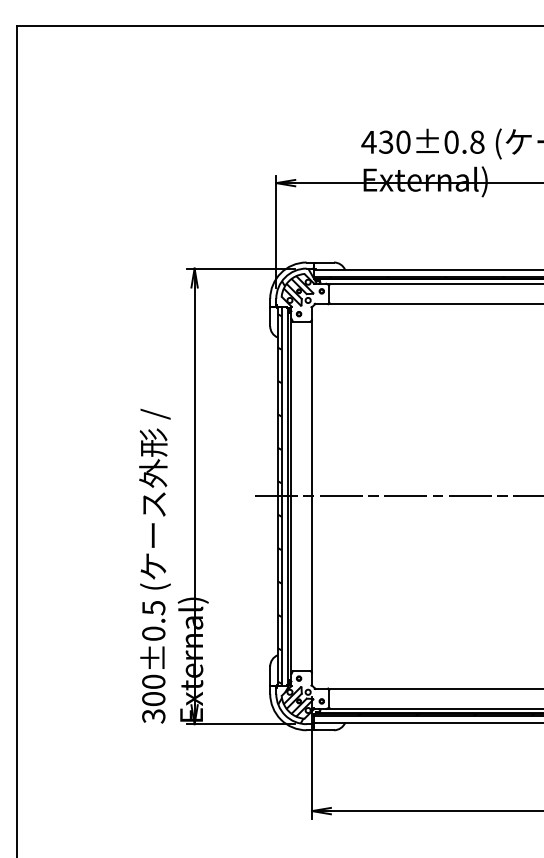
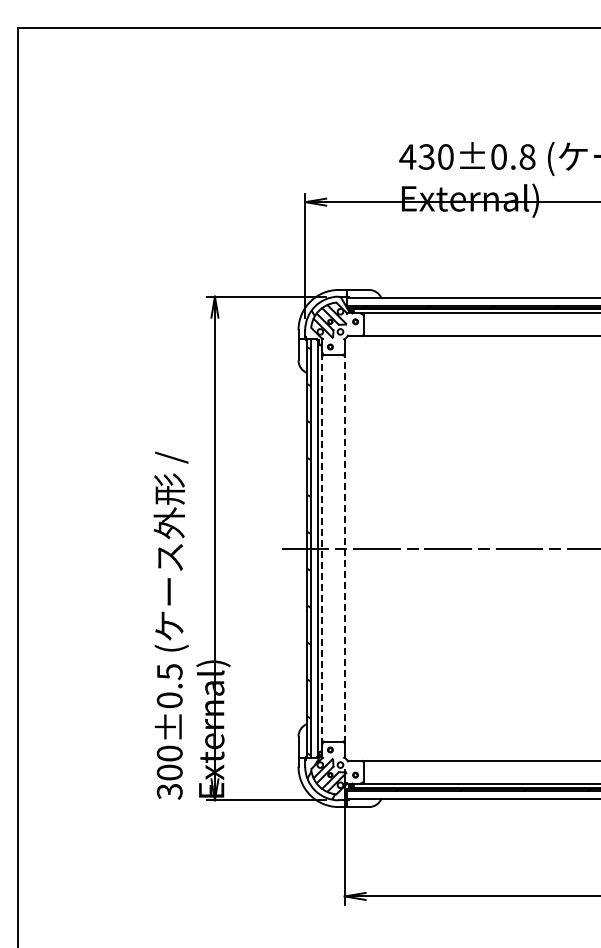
line: (291, 496) -> (322, 548), solid -> dashed
line: (311, 496) -> (344, 548), solid -> dashed

